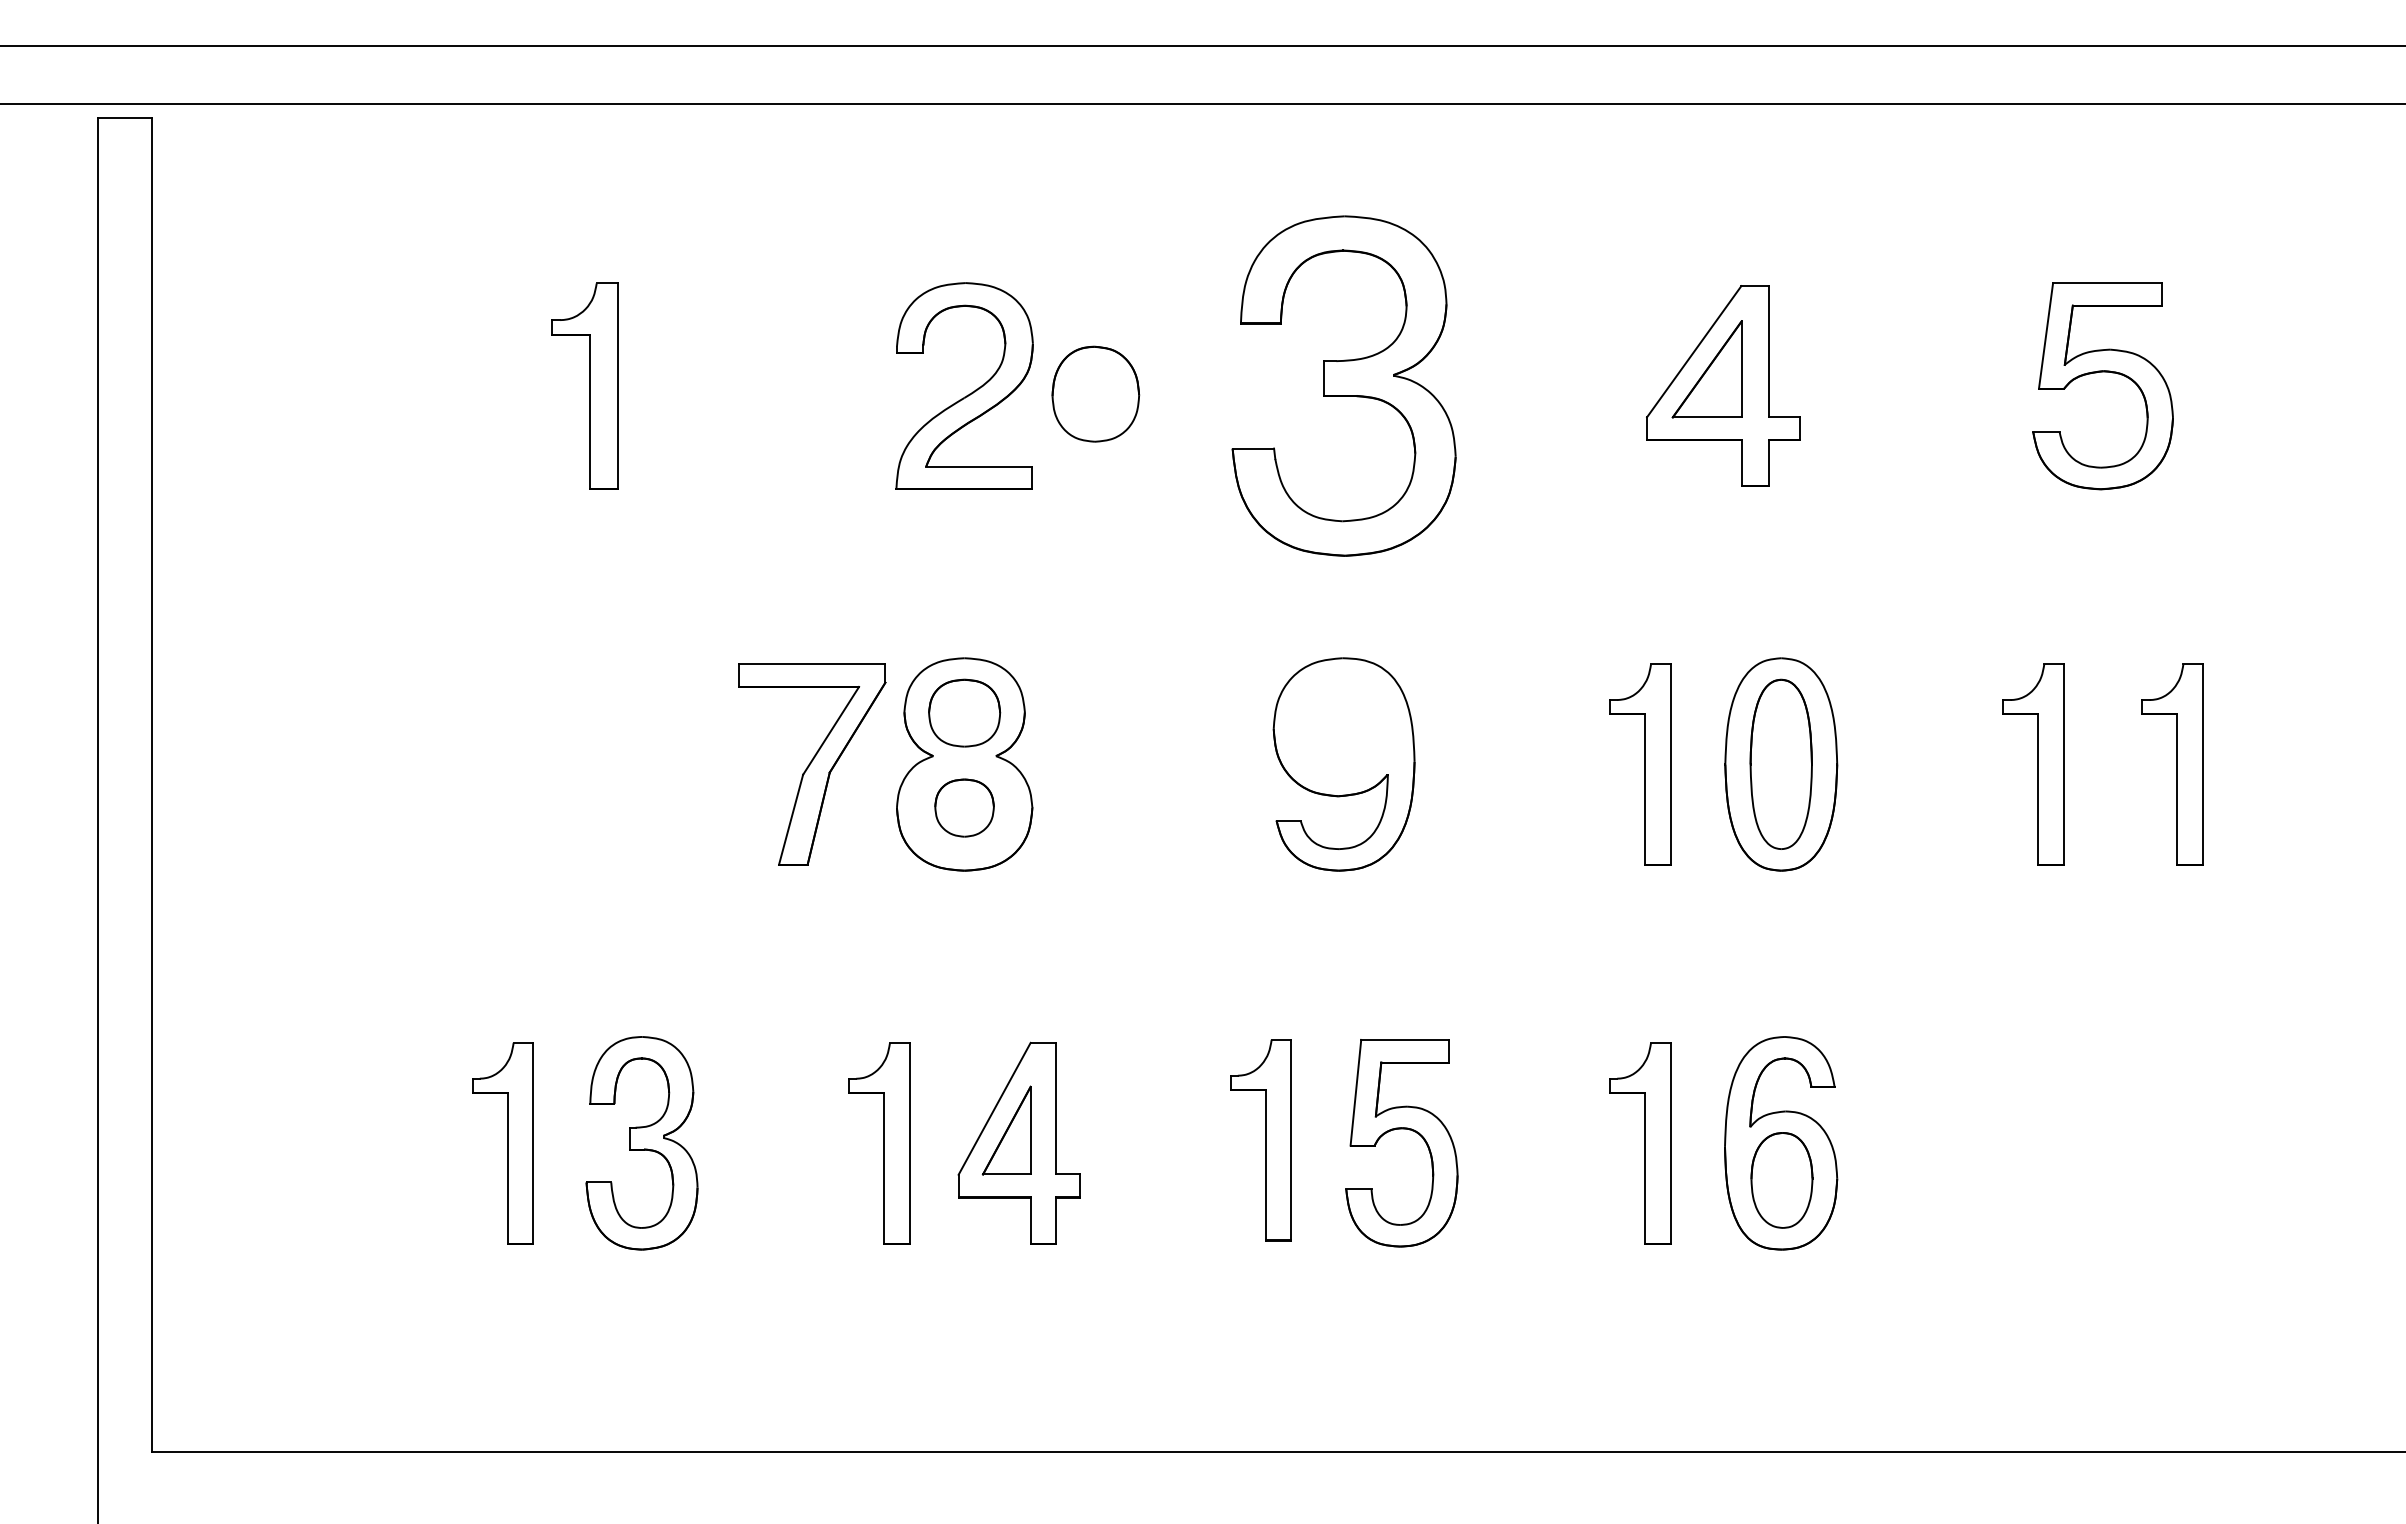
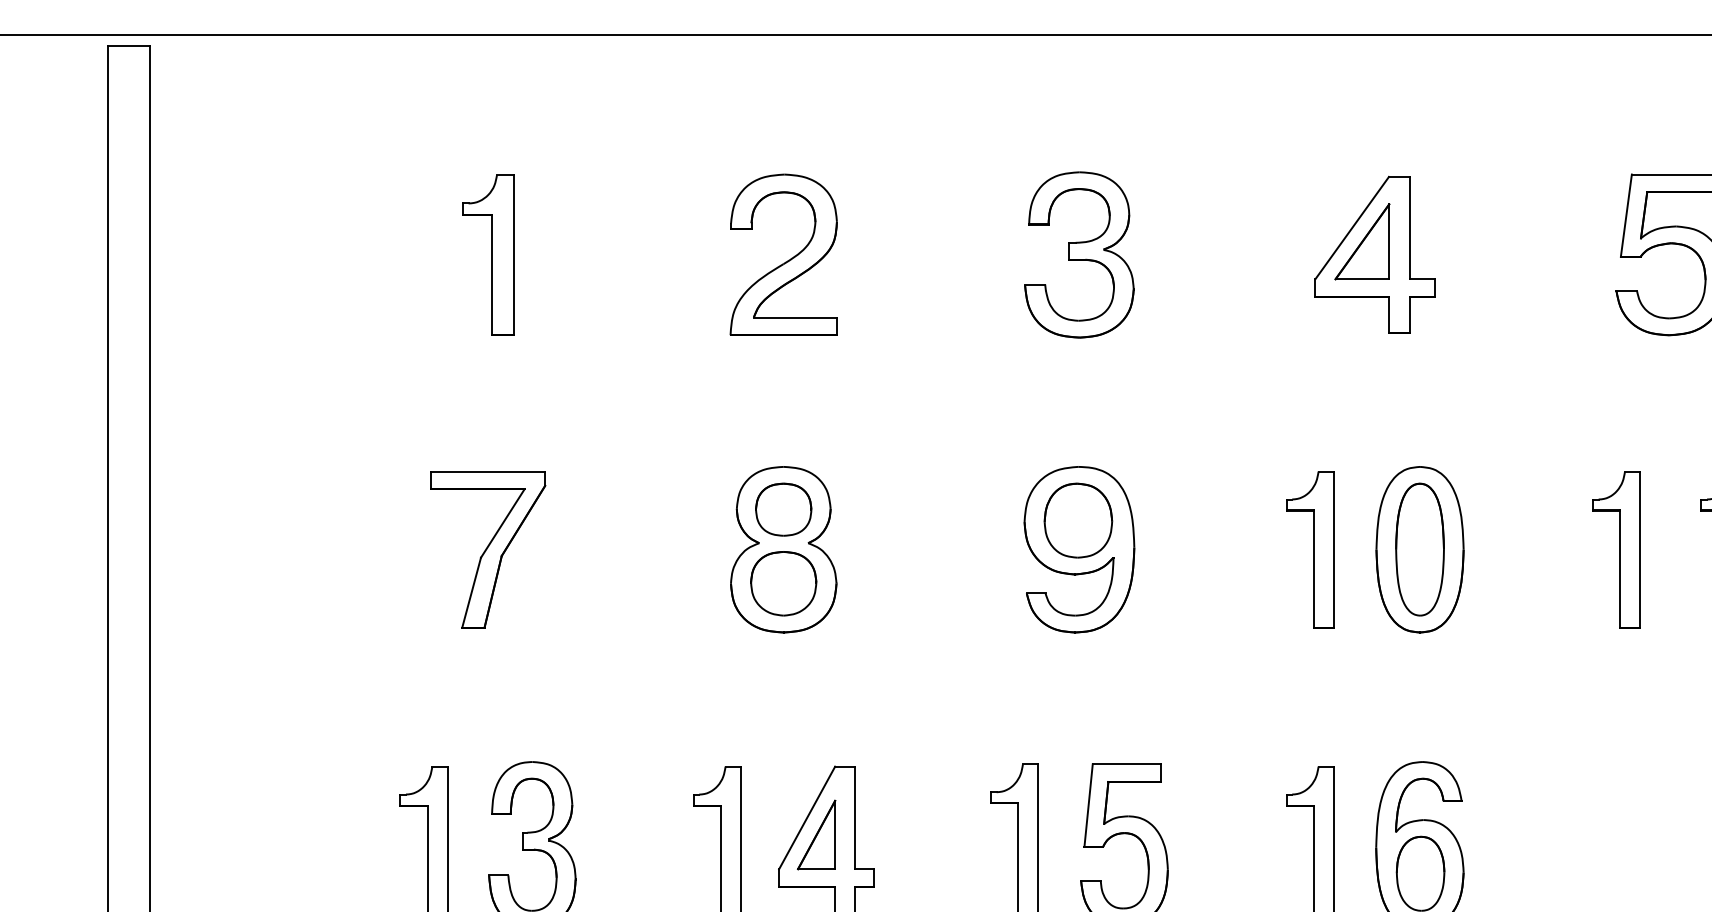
part: (1343, 386) -> (1078, 255), size x0.62
part: (1095, 393) -> (1078, 520), moved
part: (812, 764) -> (488, 549), moved
part: (964, 807) -> (783, 583), size x1.43

